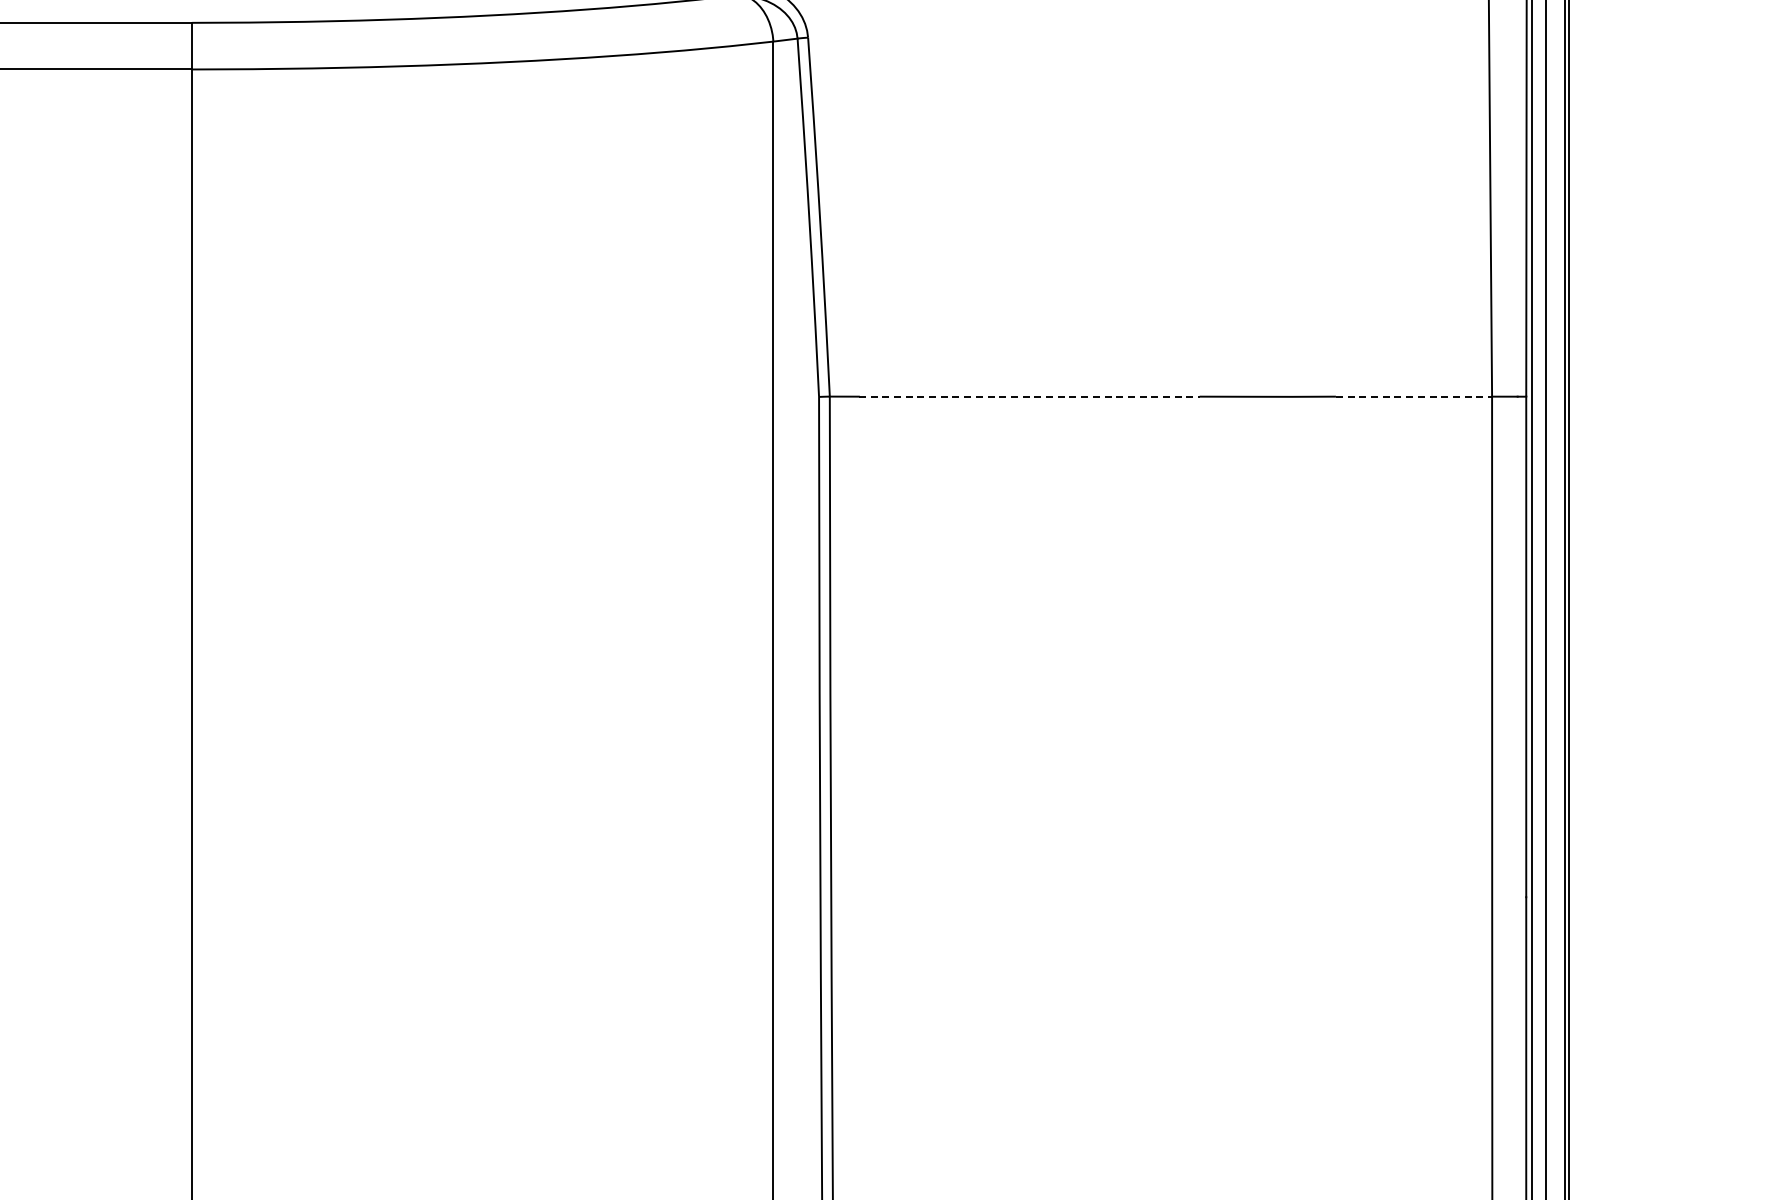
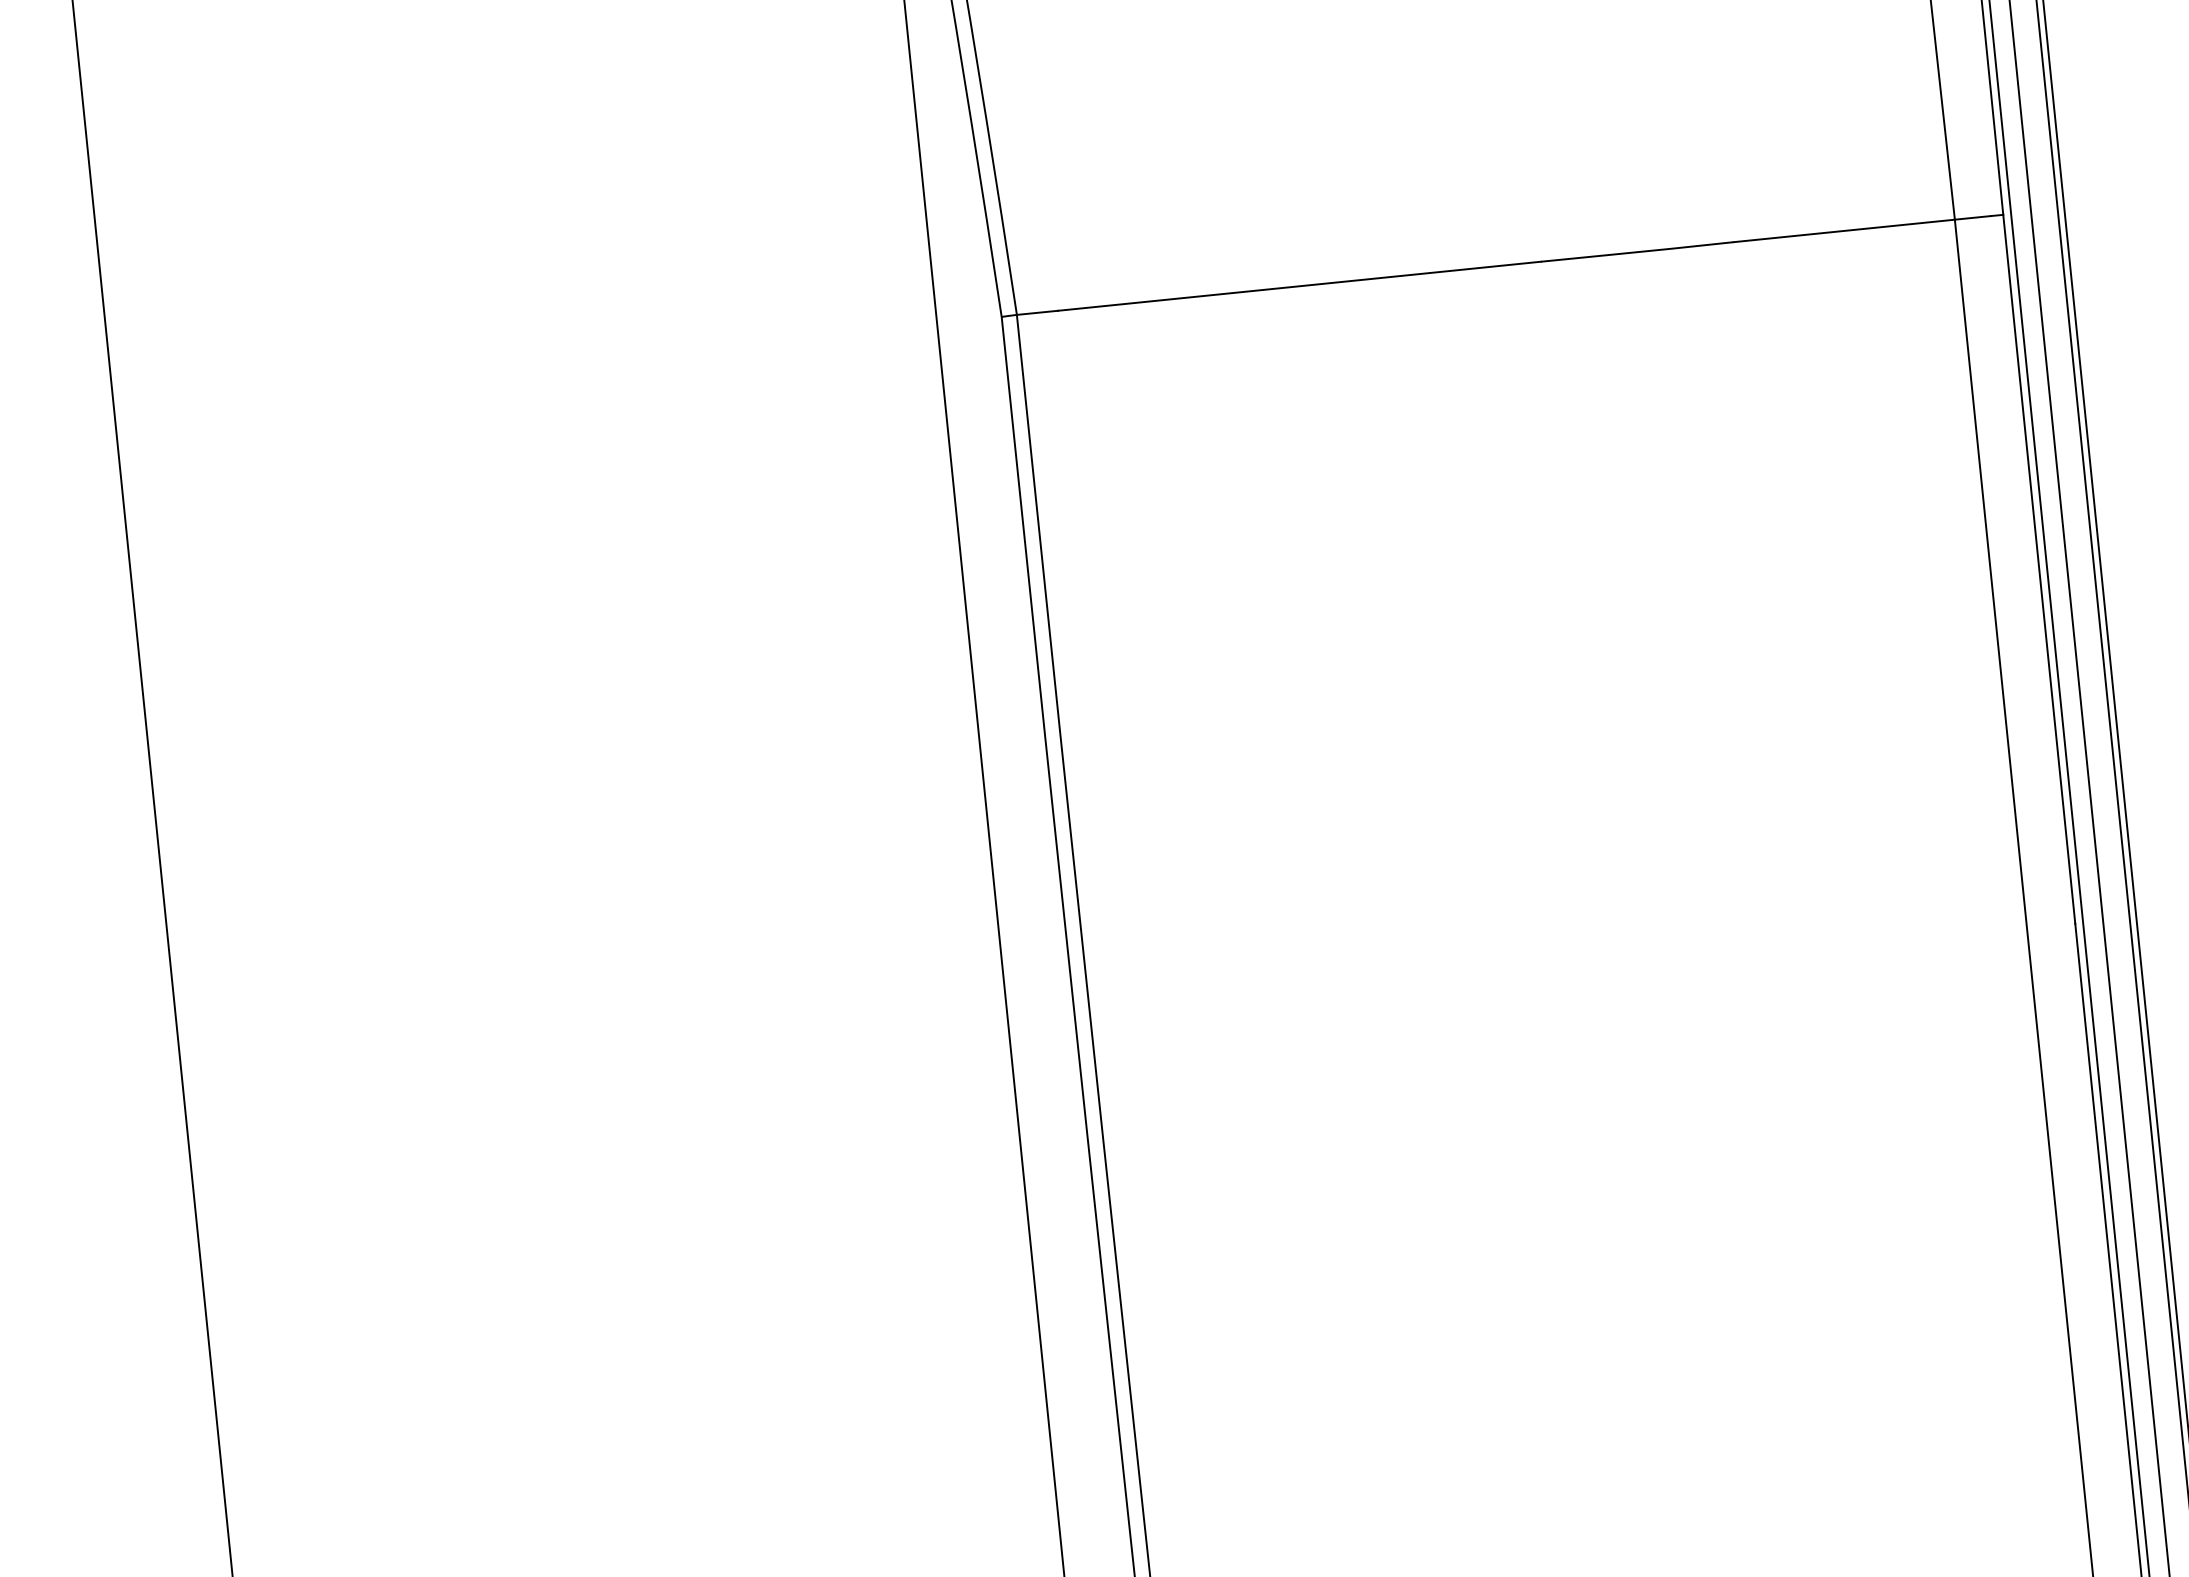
line: (1029, 396) -> (1299, 286), dashed -> solid
line: (1414, 396) -> (1844, 230), dashed -> solid

